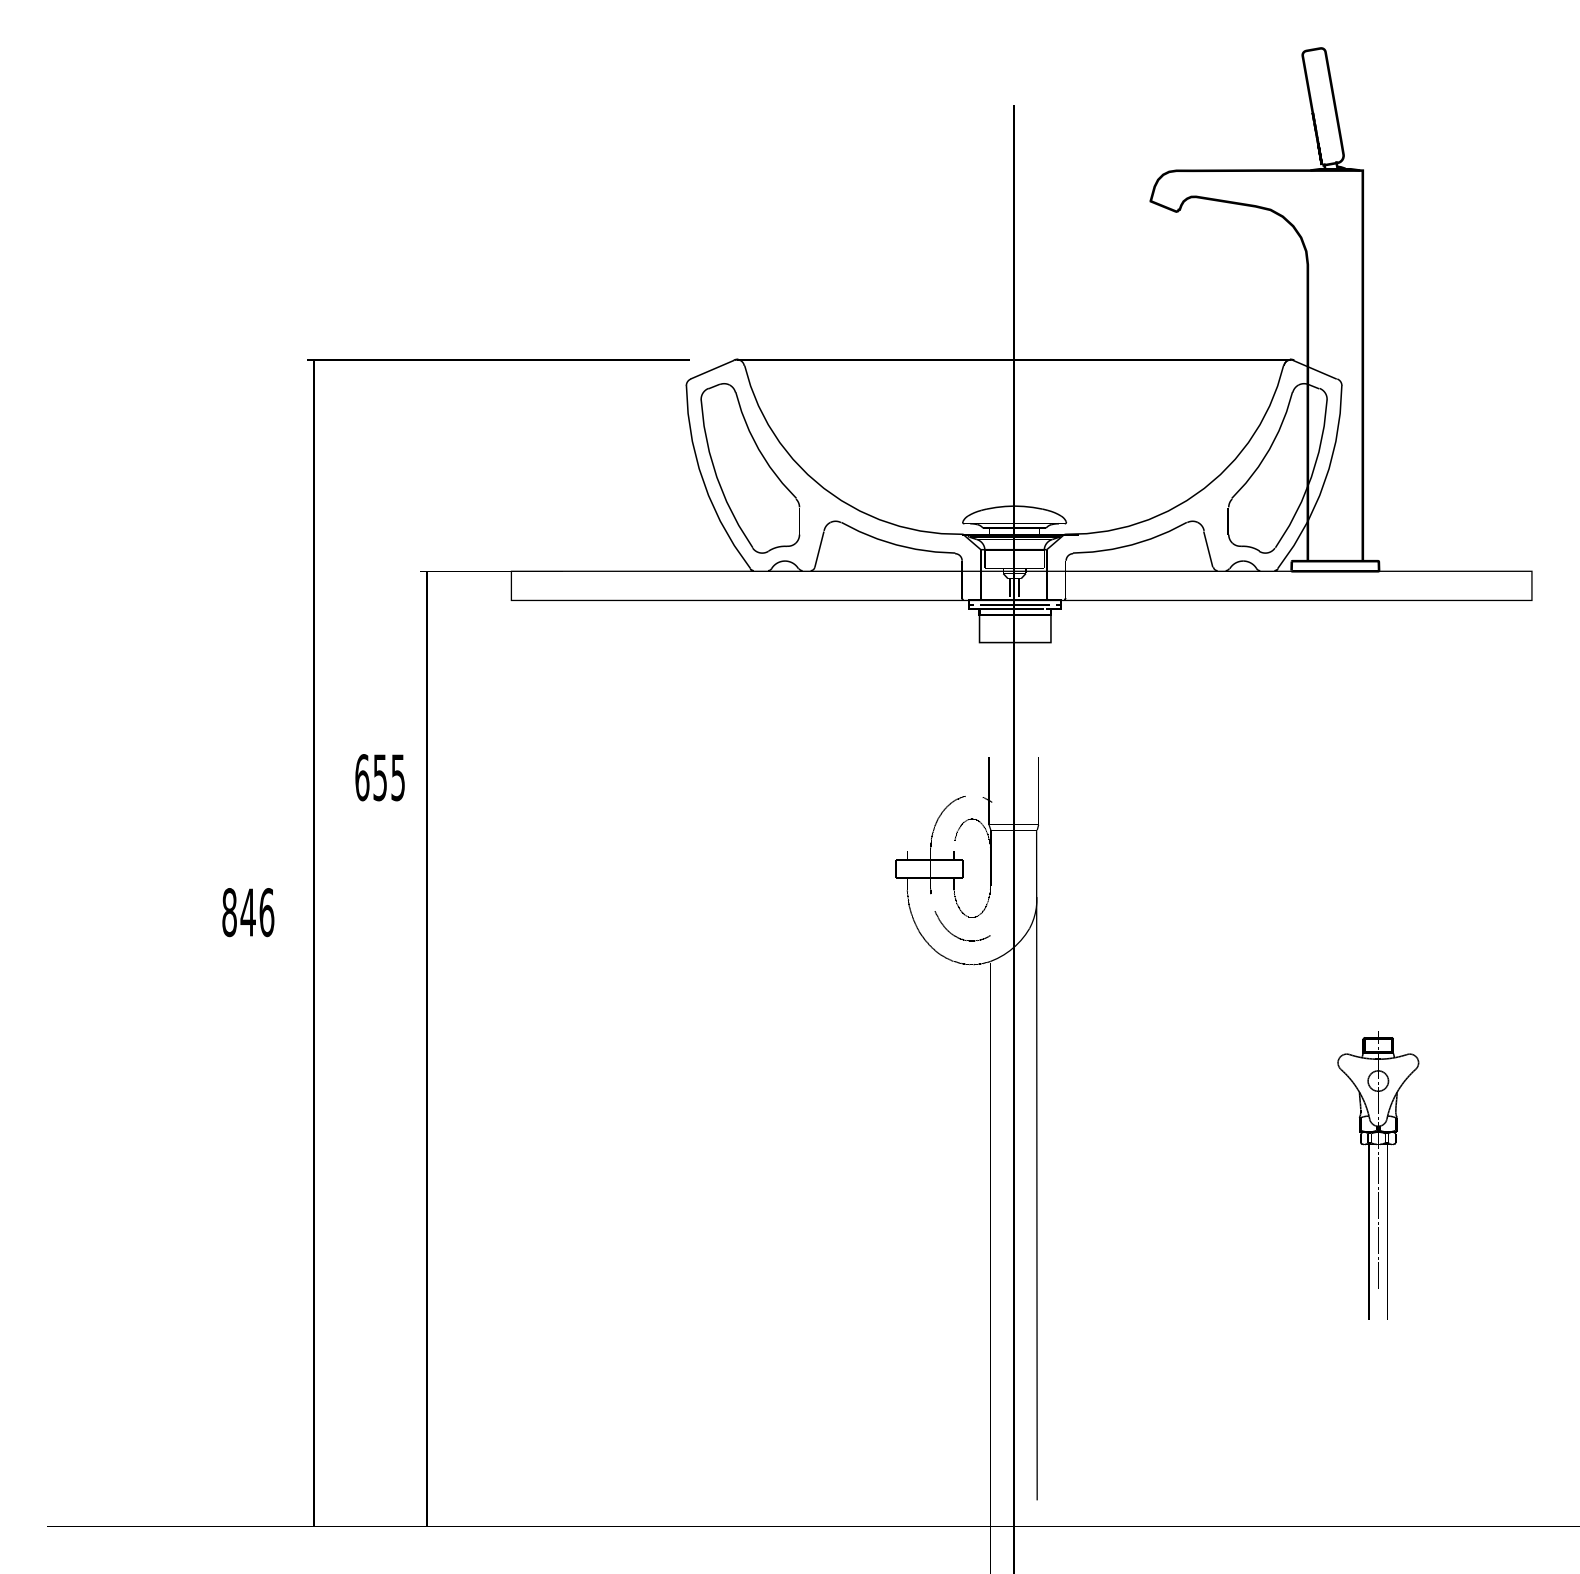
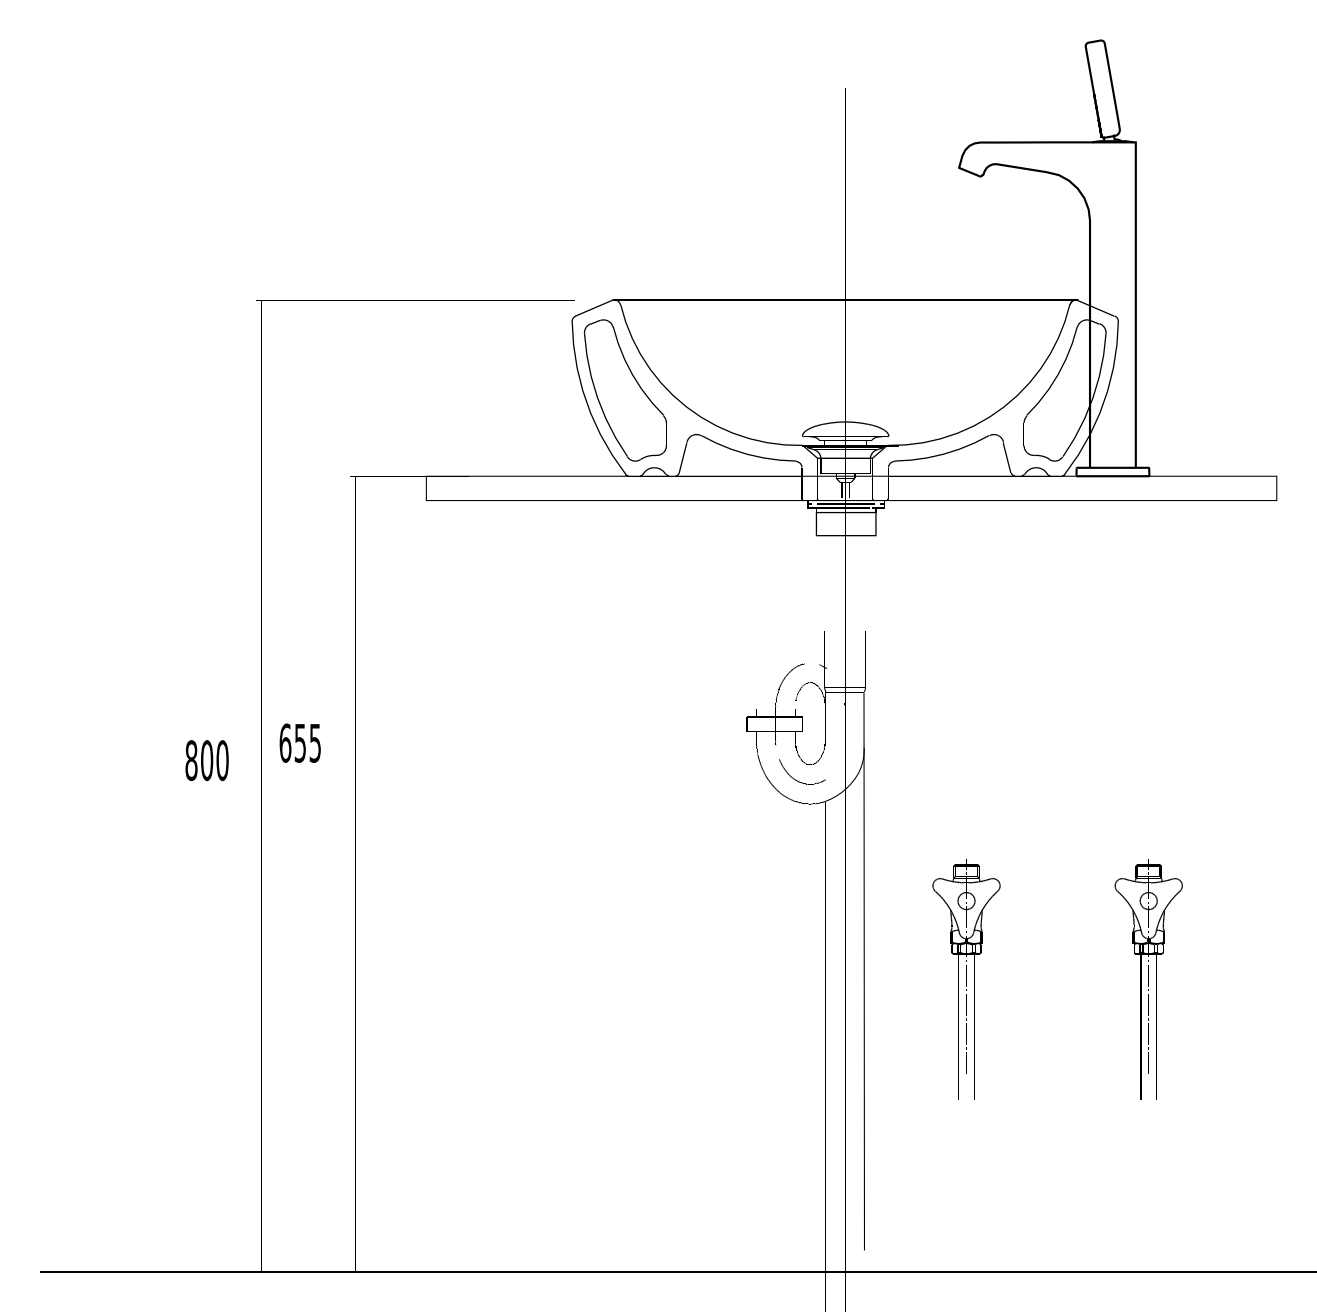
text: (379, 777) -> (299, 743), moved
text: (257, 912) -> (214, 760), 846 -> 800
part: (1159, 1175) -> (966, 979), added

